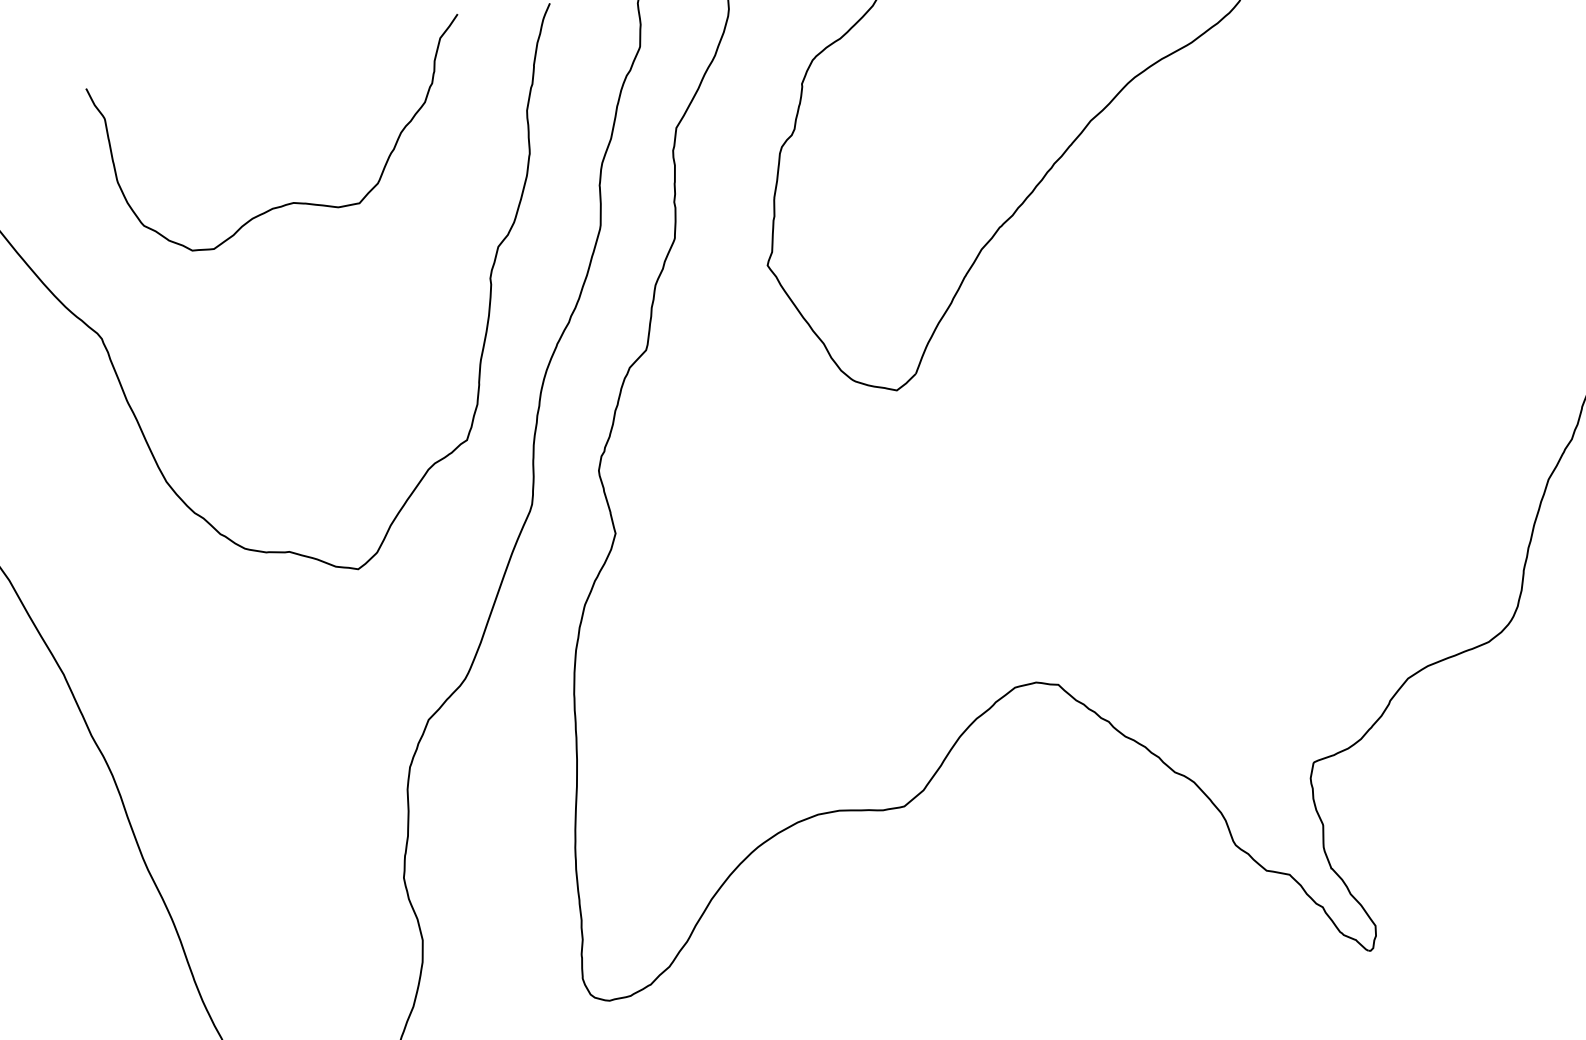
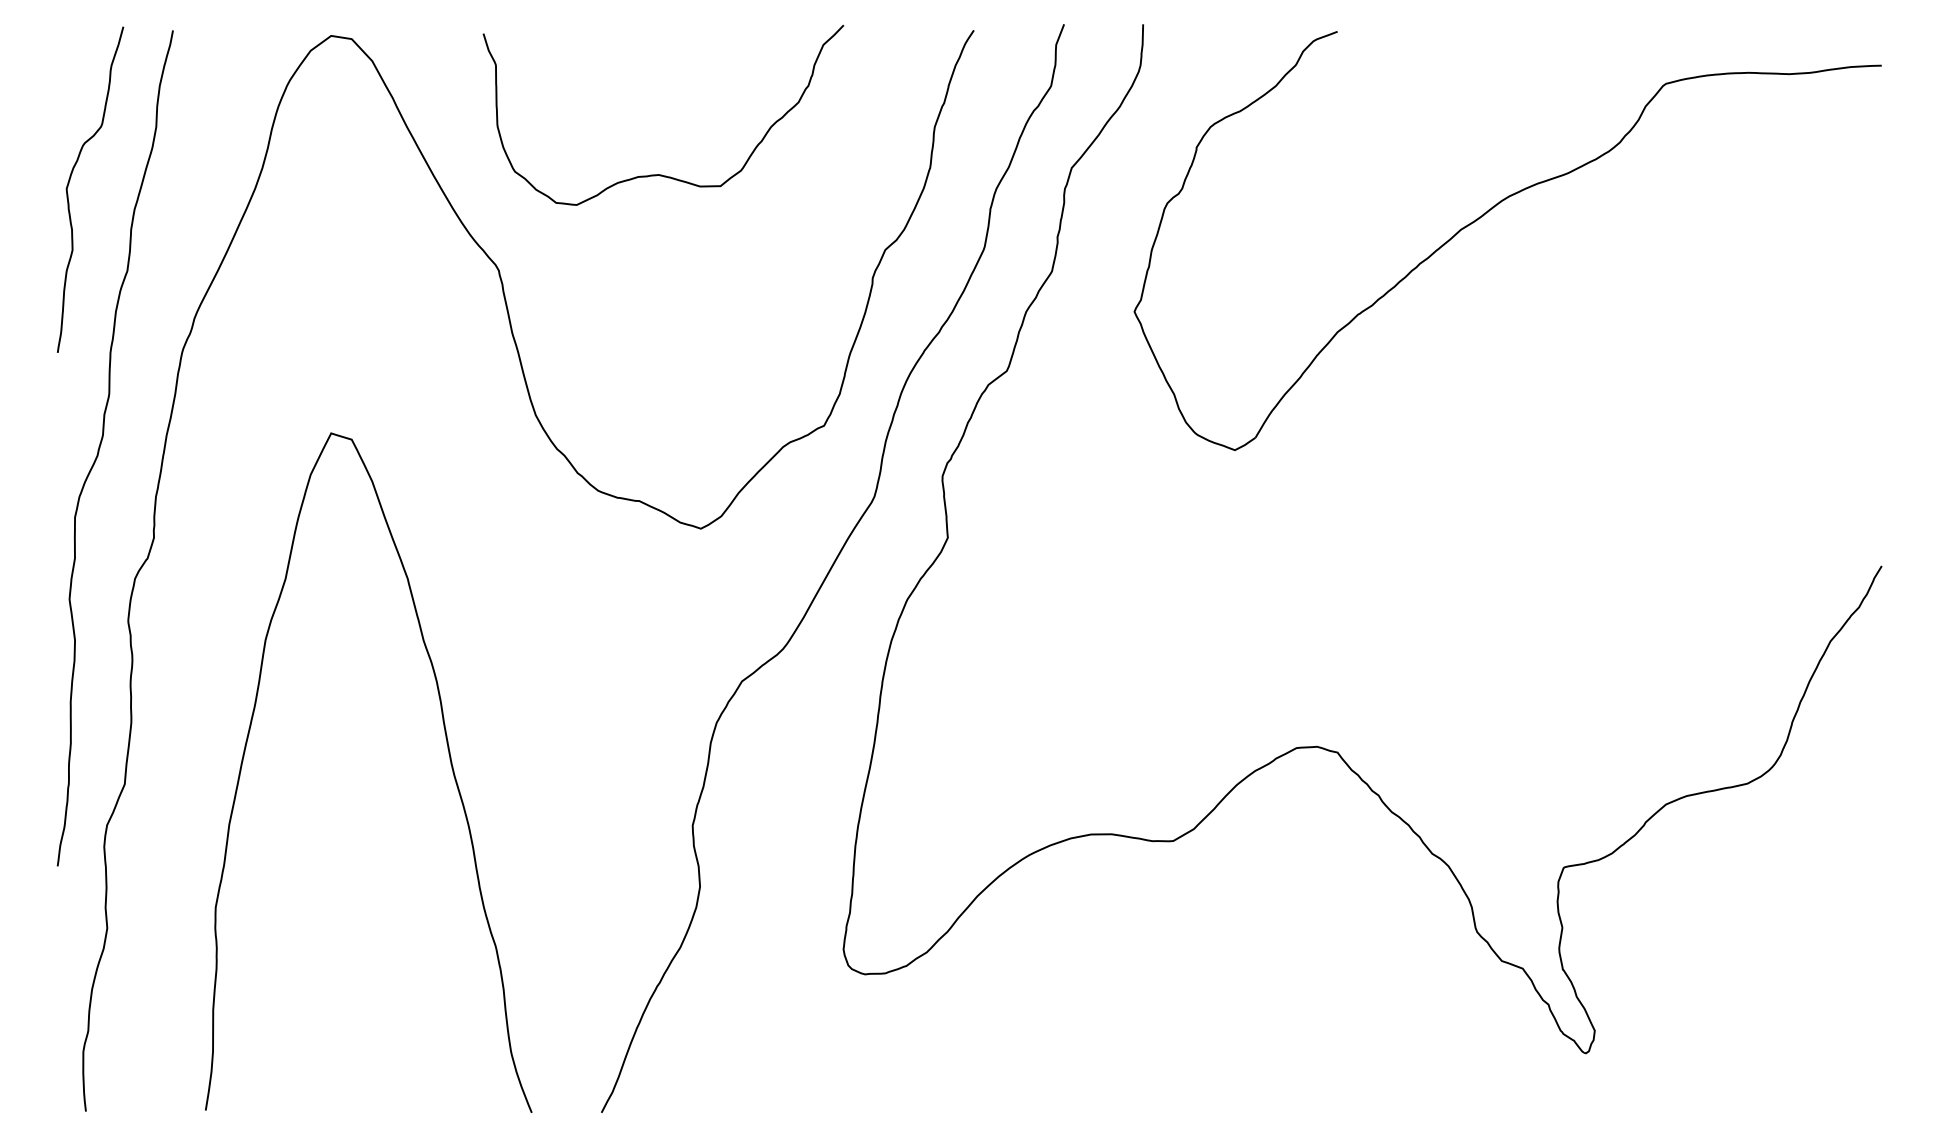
curve: (297, 201) -> (662, 174), moved

